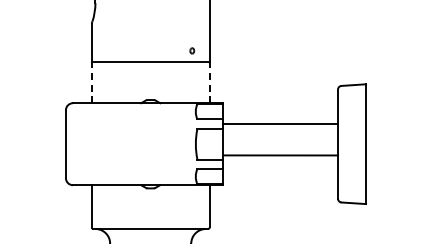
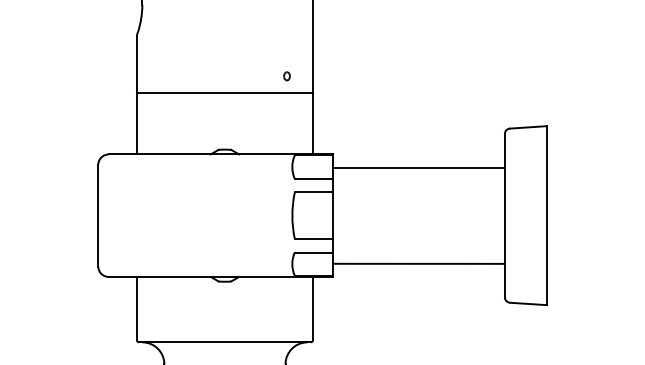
line: (91, 82) -> (136, 123), dashed -> solid
line: (209, 82) -> (312, 123), dashed -> solid
line: (280, 123) -> (418, 166), moved
line: (280, 155) -> (418, 263), moved

